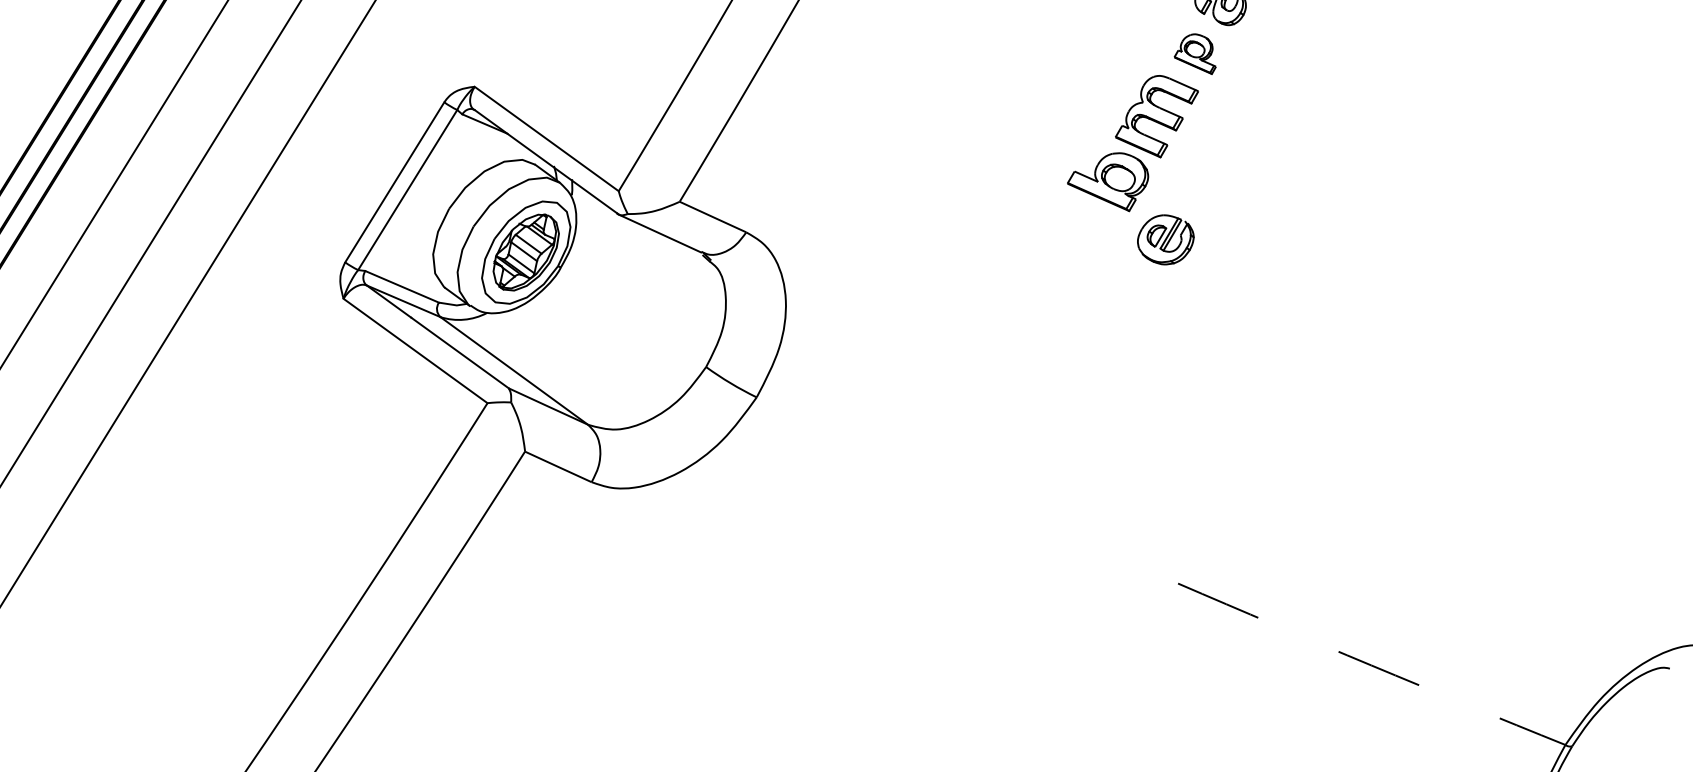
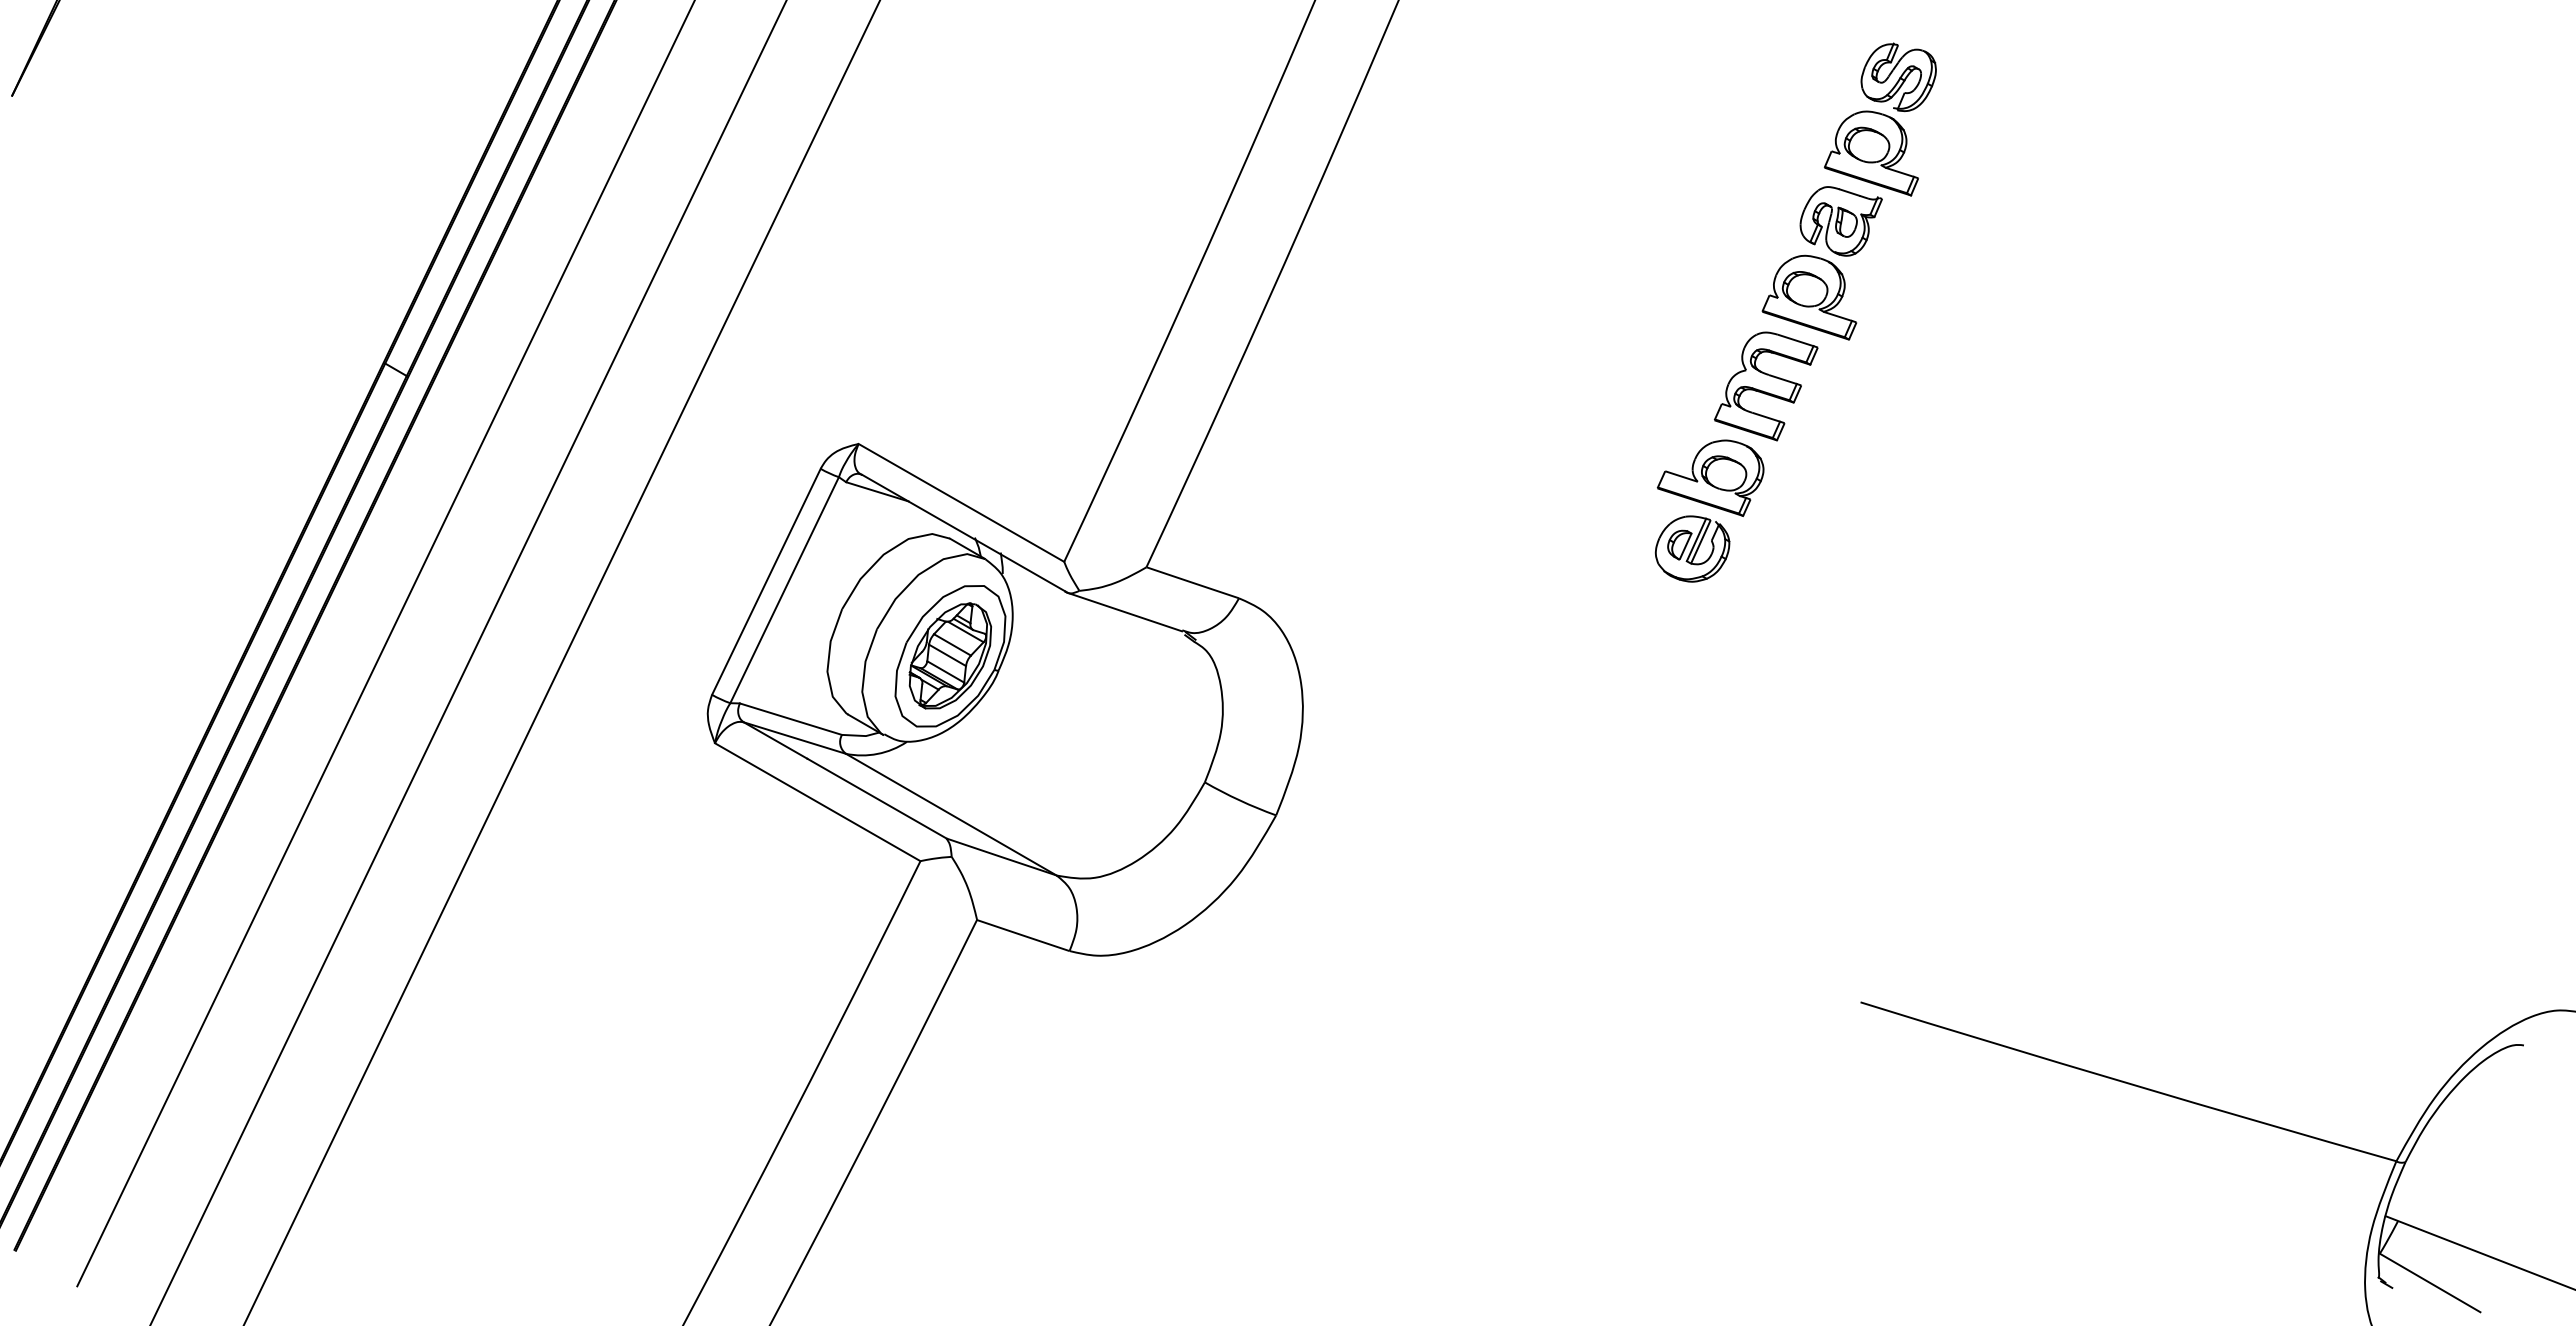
part: (1196, 53) -> (1809, 297), size x1.67
part: (1165, 239) -> (1692, 548), moved
arc: (1371, 665) -> (2128, 1083), dashed -> solid

